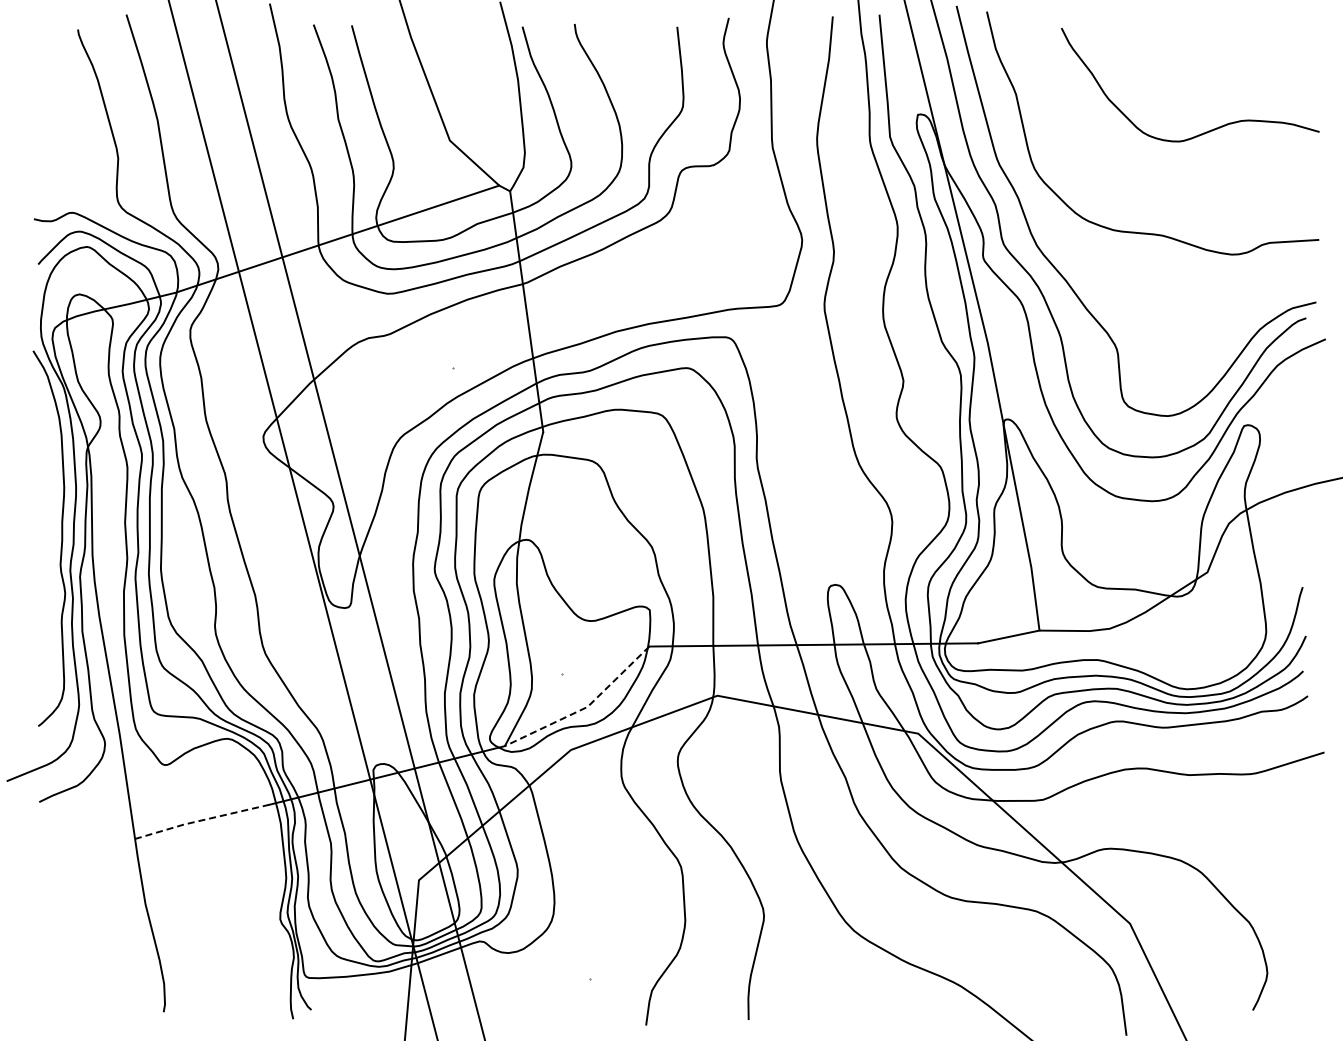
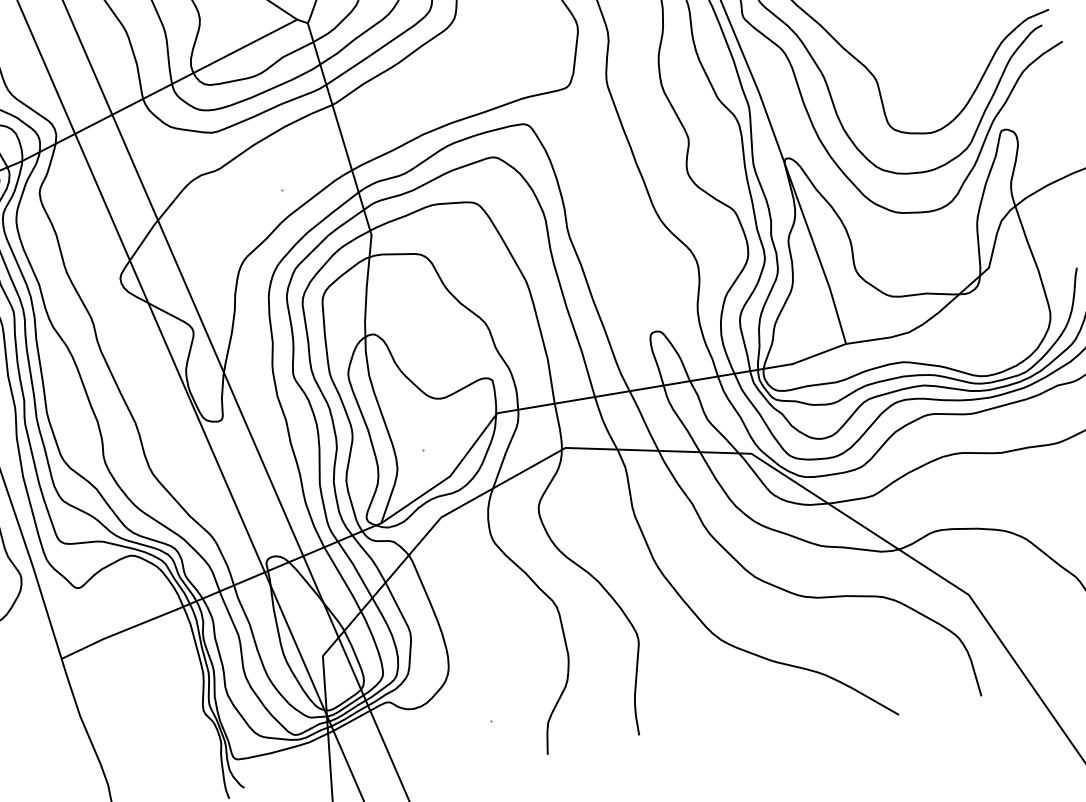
line: (585, 707) -> (448, 477), dashed -> solid
line: (200, 820) -> (117, 633), dashed -> solid

